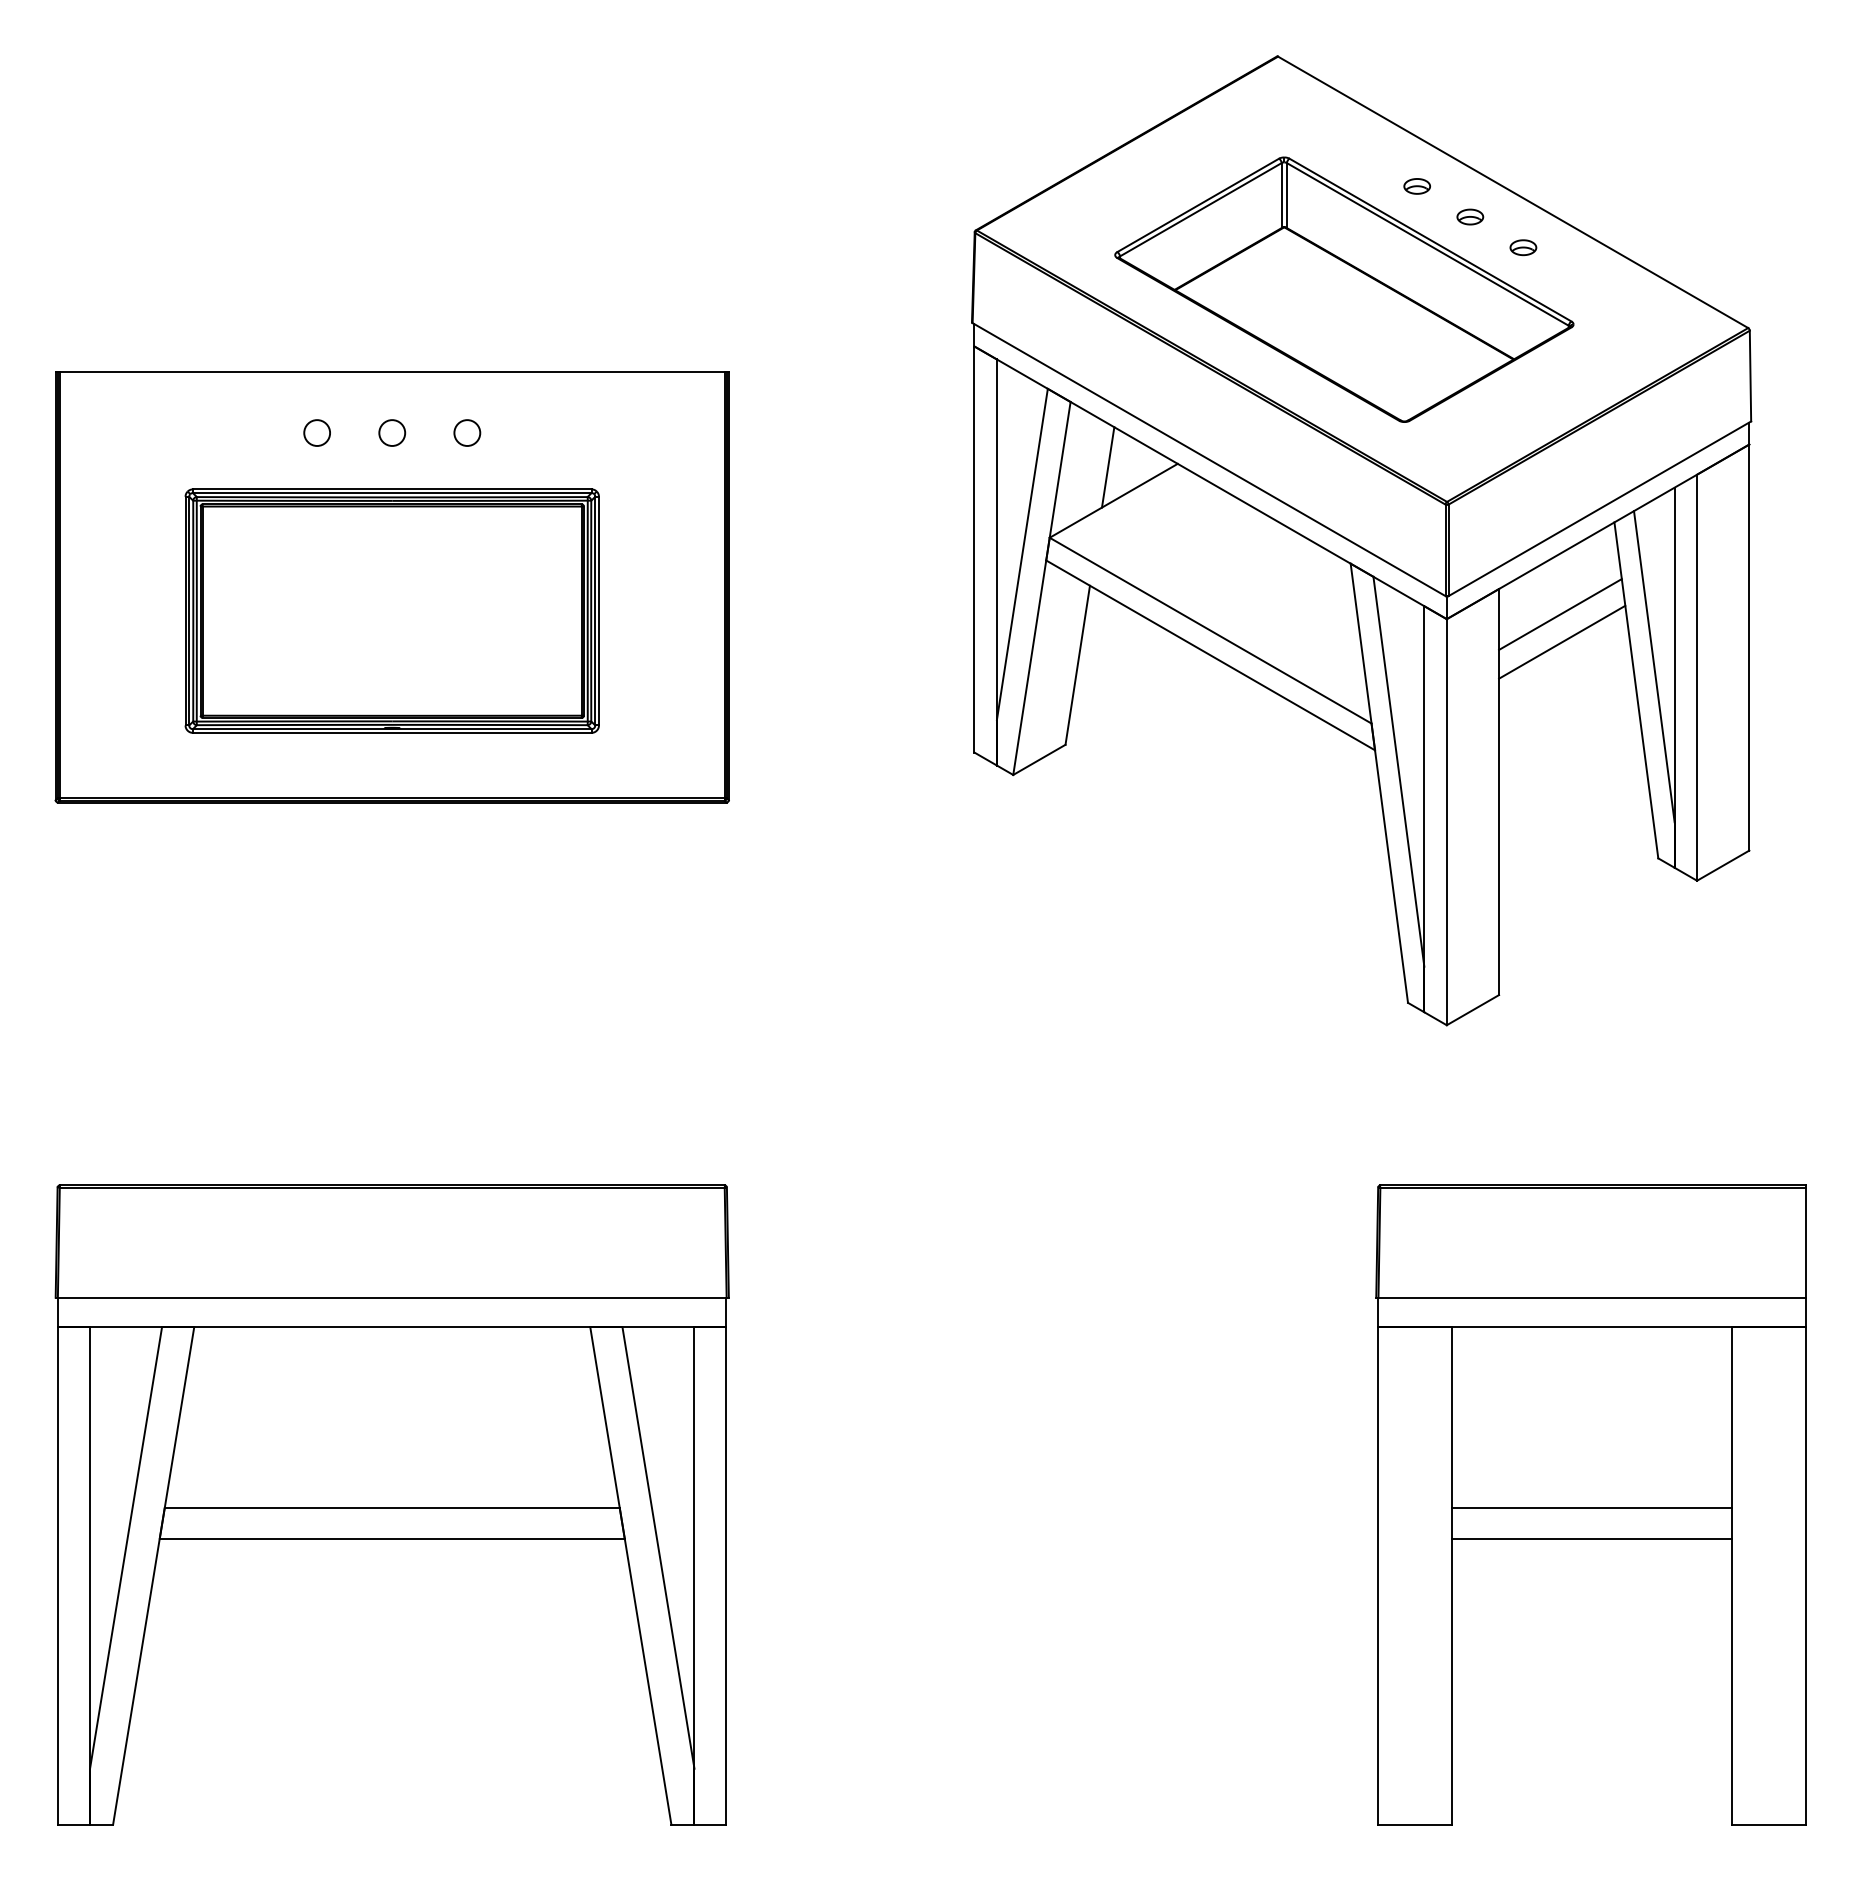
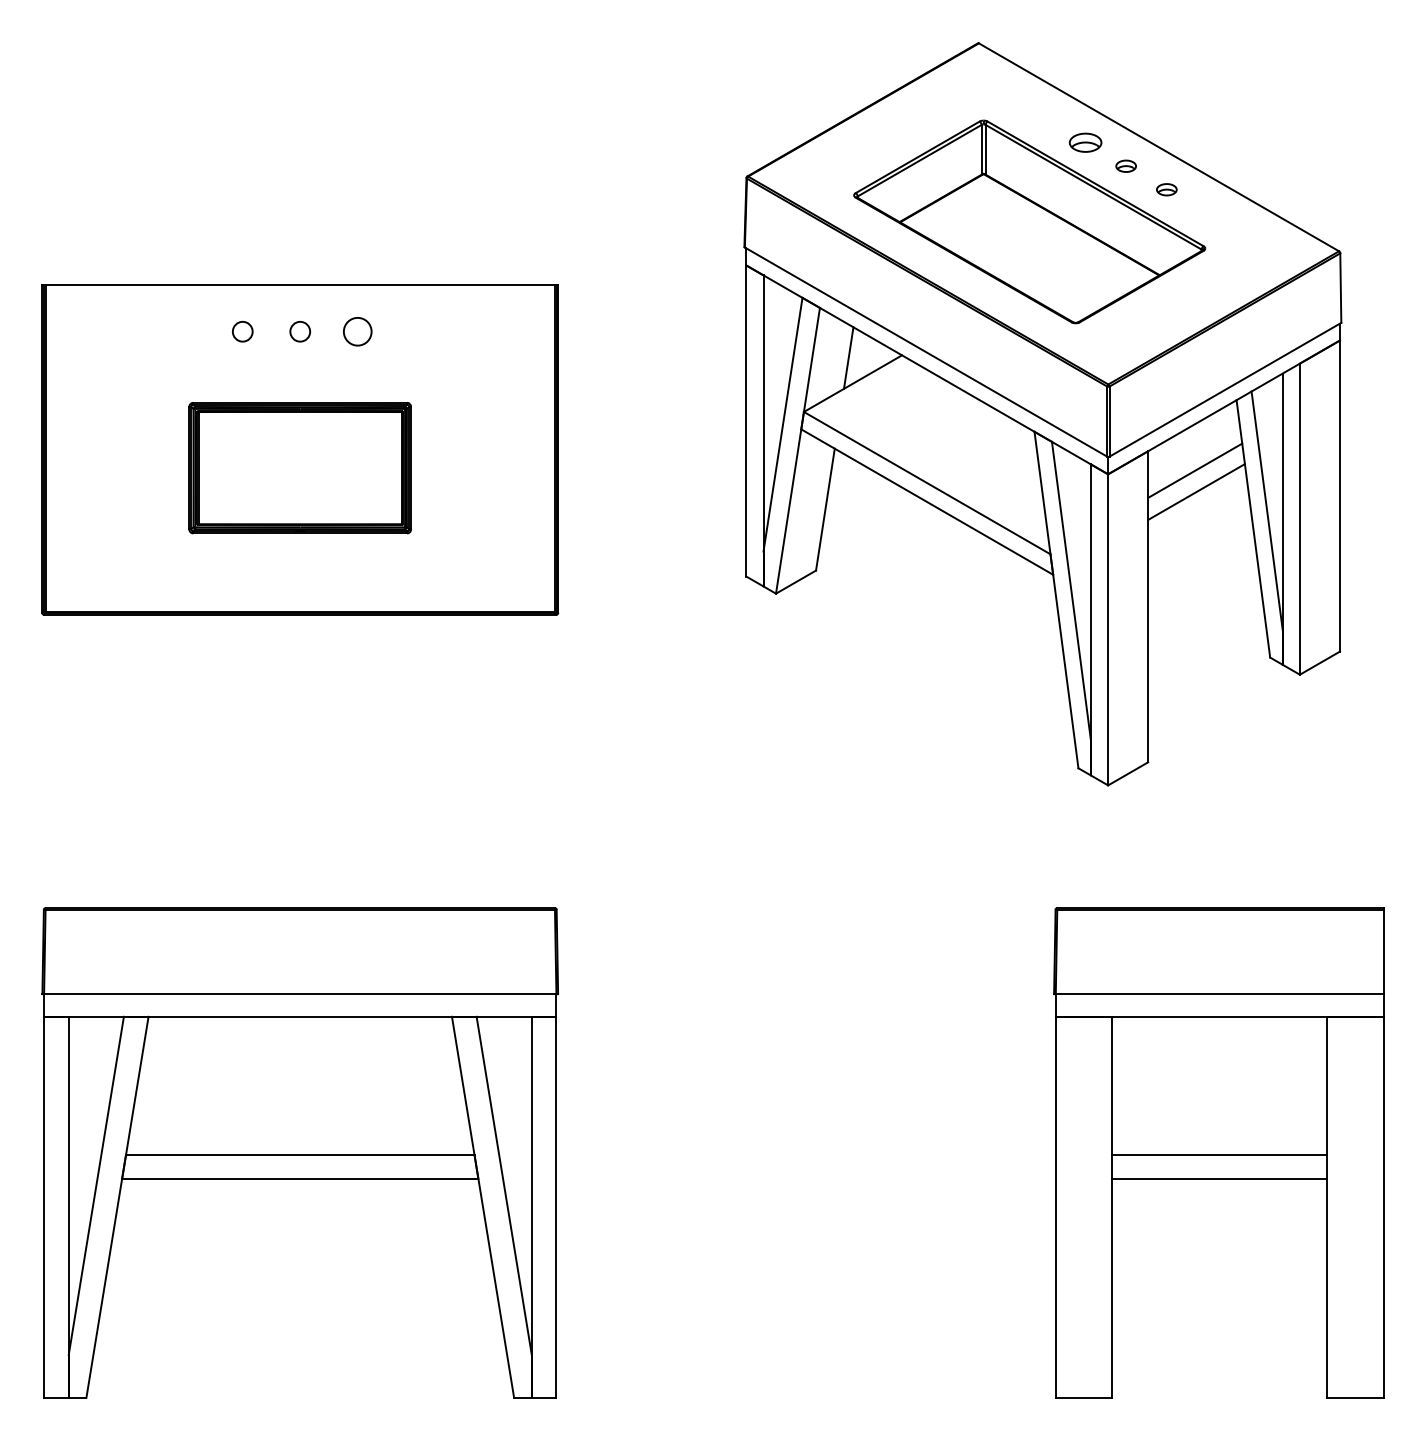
part: (1416, 186) -> (1084, 142), size x1.6
circle: (467, 432) -> (357, 331), size x1.4
part: (391, 610) -> (299, 467), size x0.7

